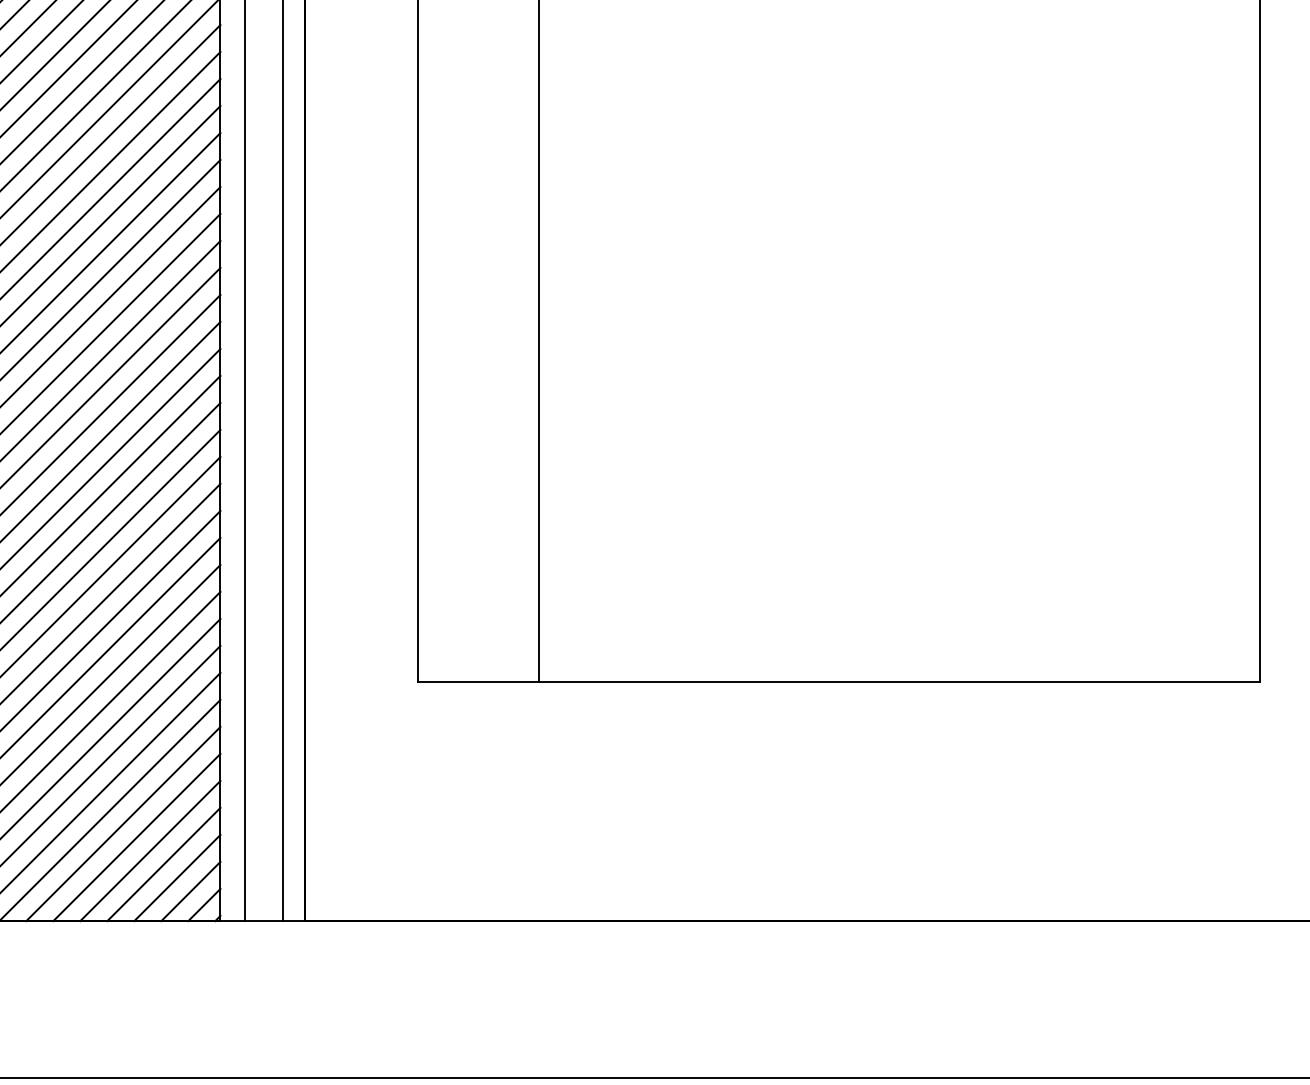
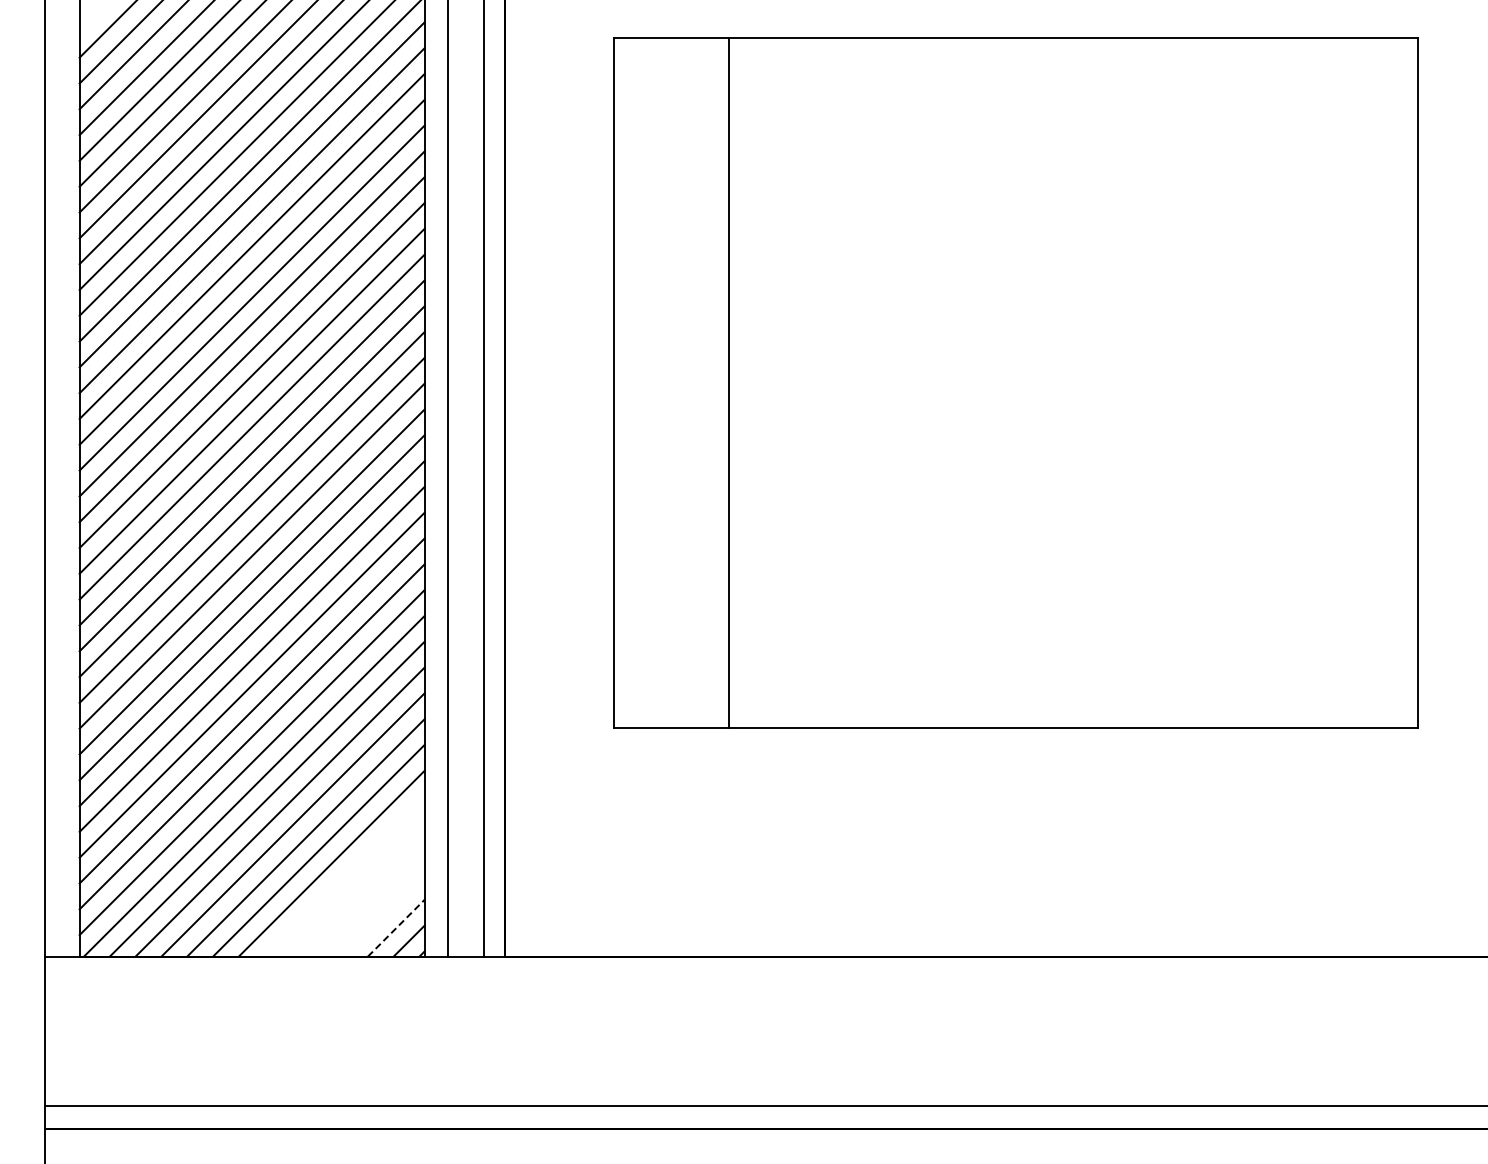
line: (136, 837) -> (344, 876), removed
line: (150, 850) -> (357, 889), removed
line: (163, 864) -> (370, 902), removed
line: (177, 878) -> (383, 915), removed
line: (191, 890) -> (396, 927), solid -> dashed

